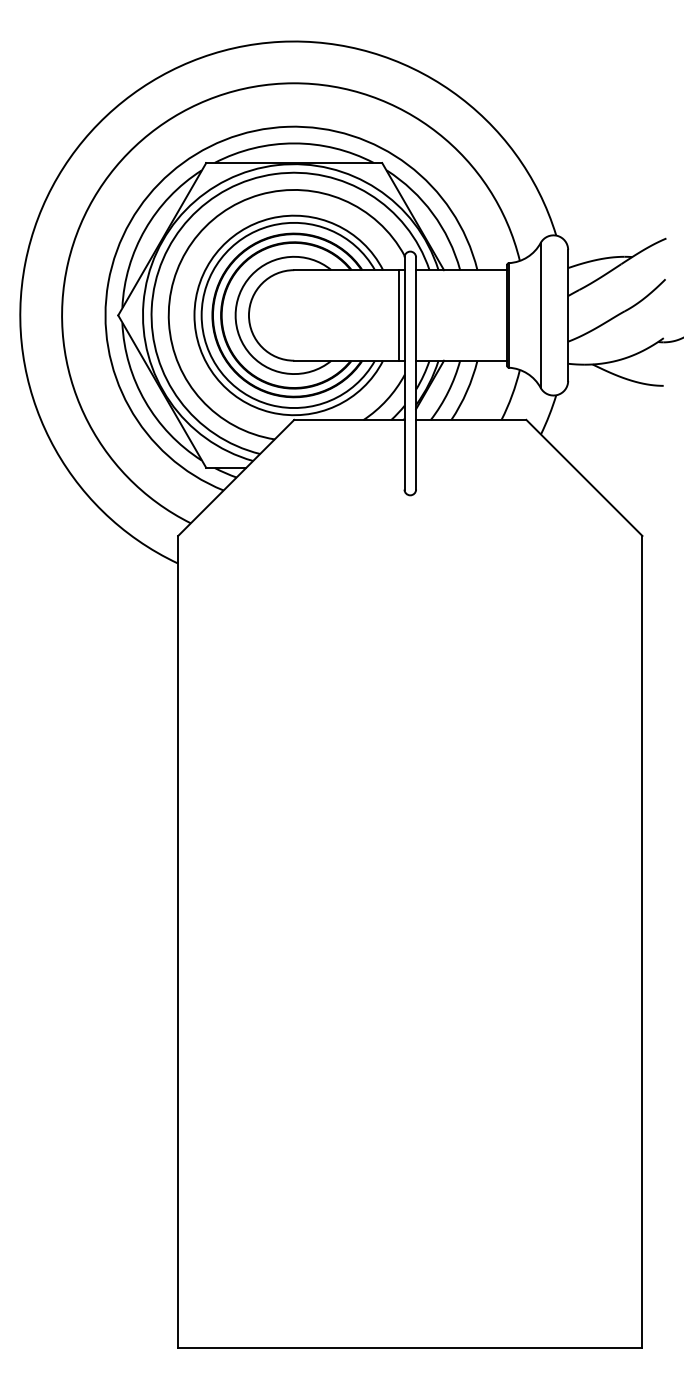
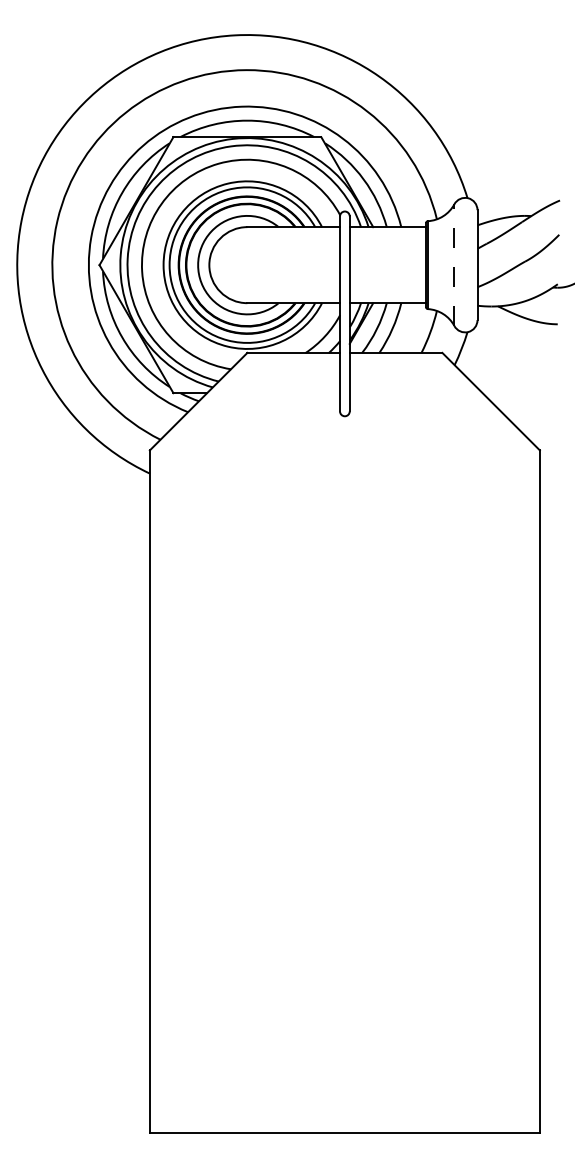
line: (399, 315) -> (335, 265), removed
line: (540, 315) -> (454, 265), solid -> dashed

